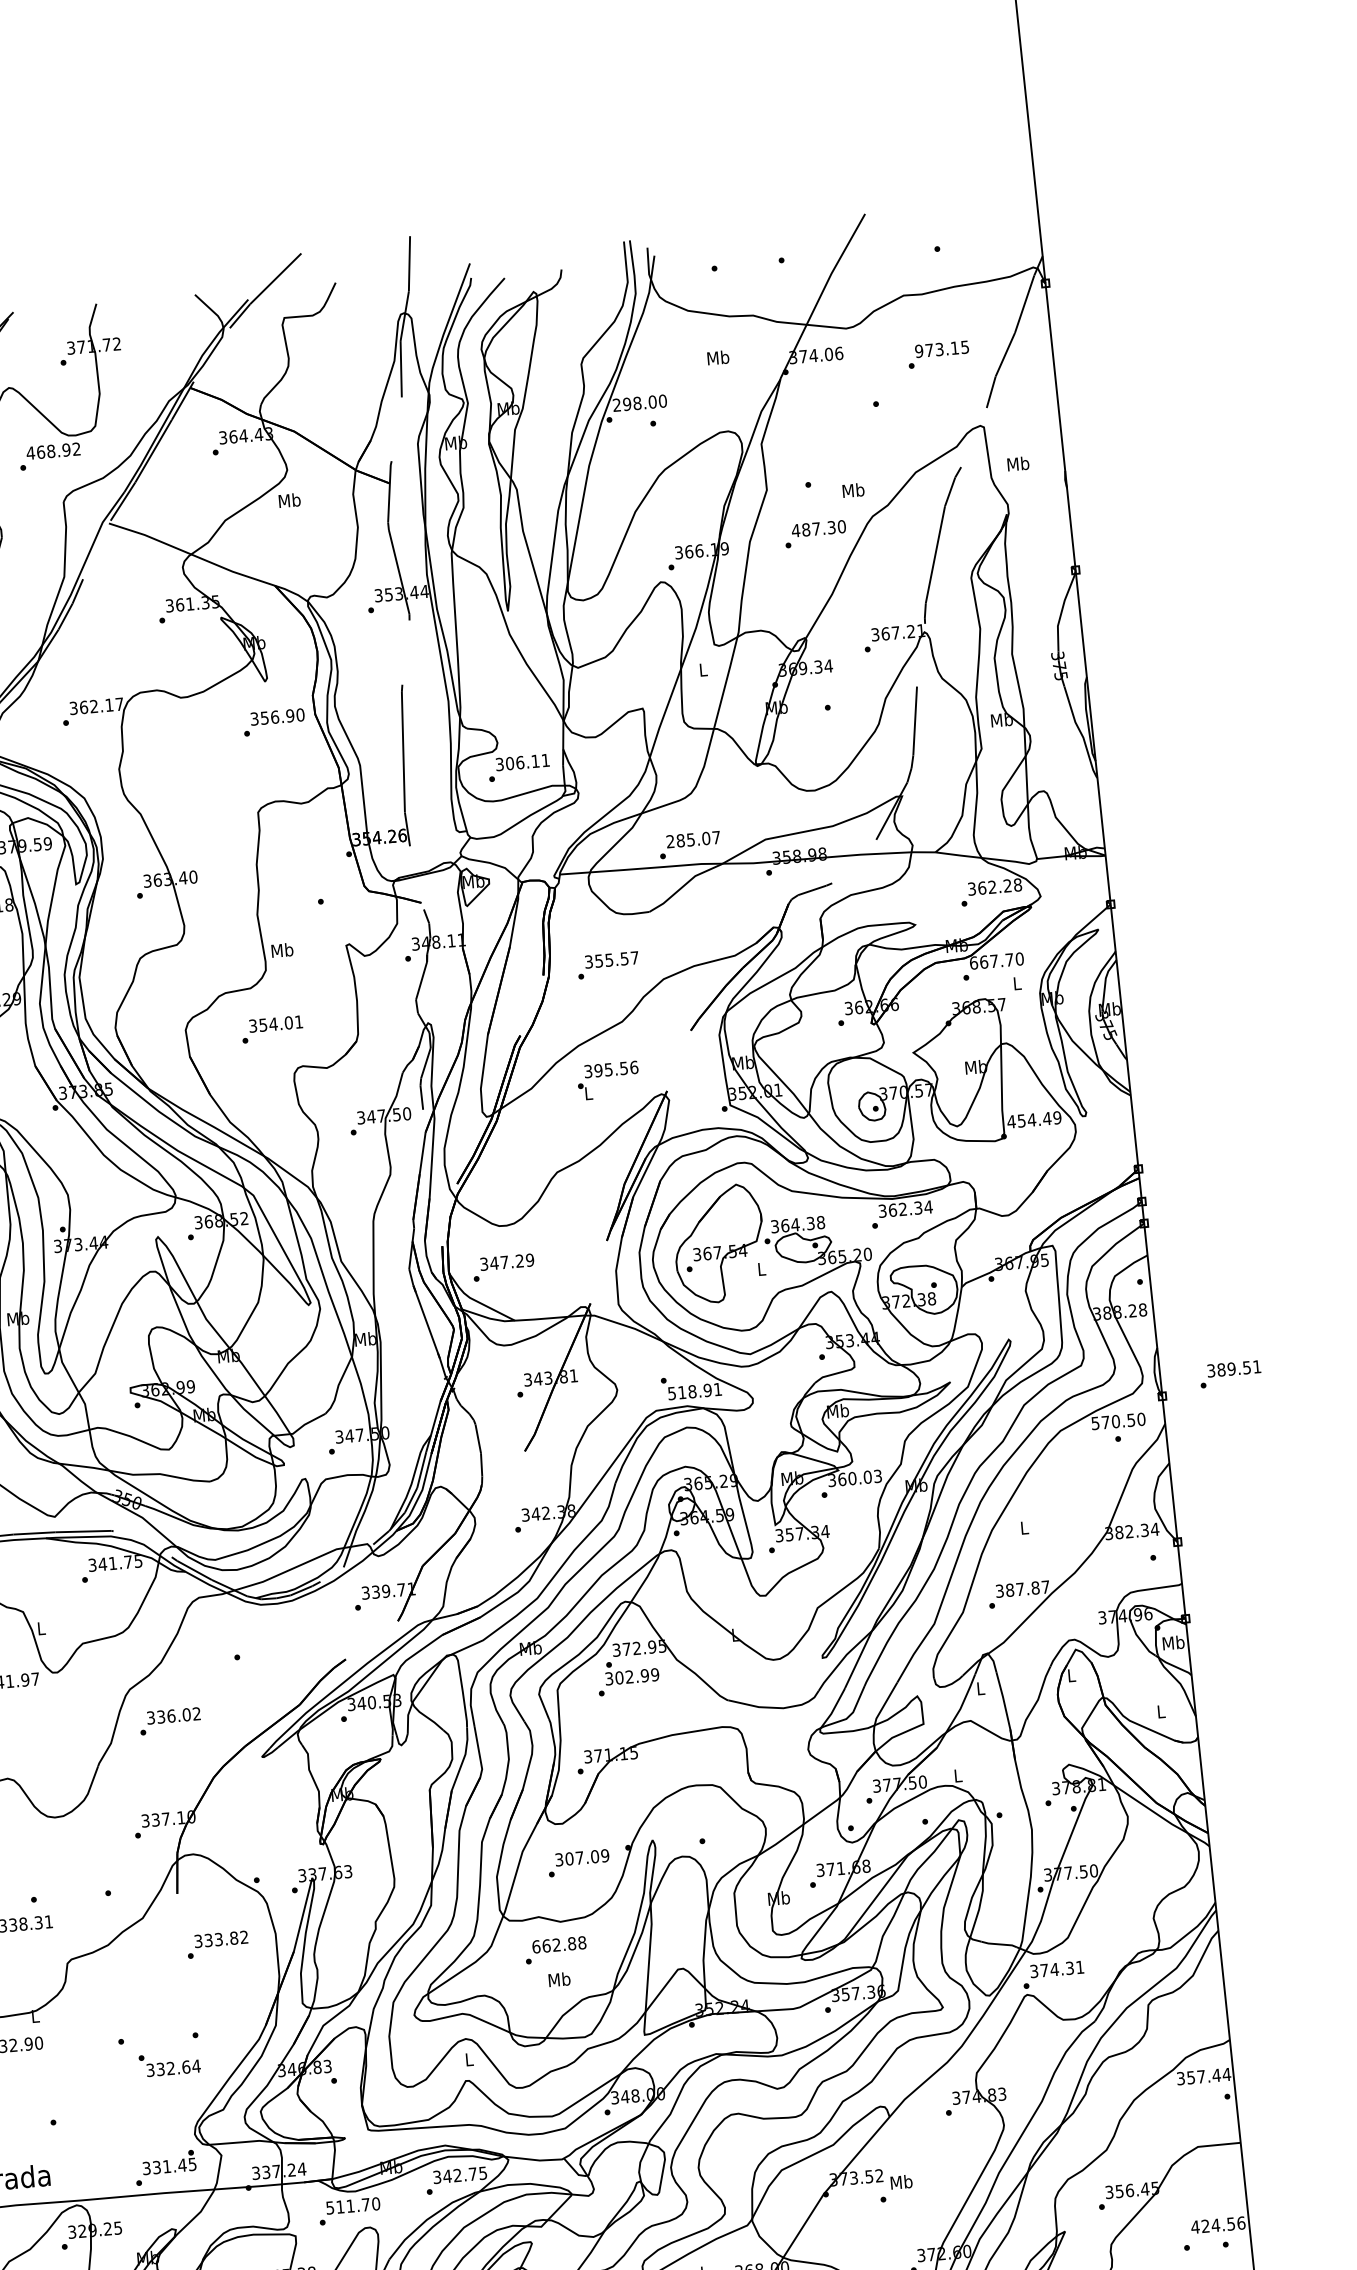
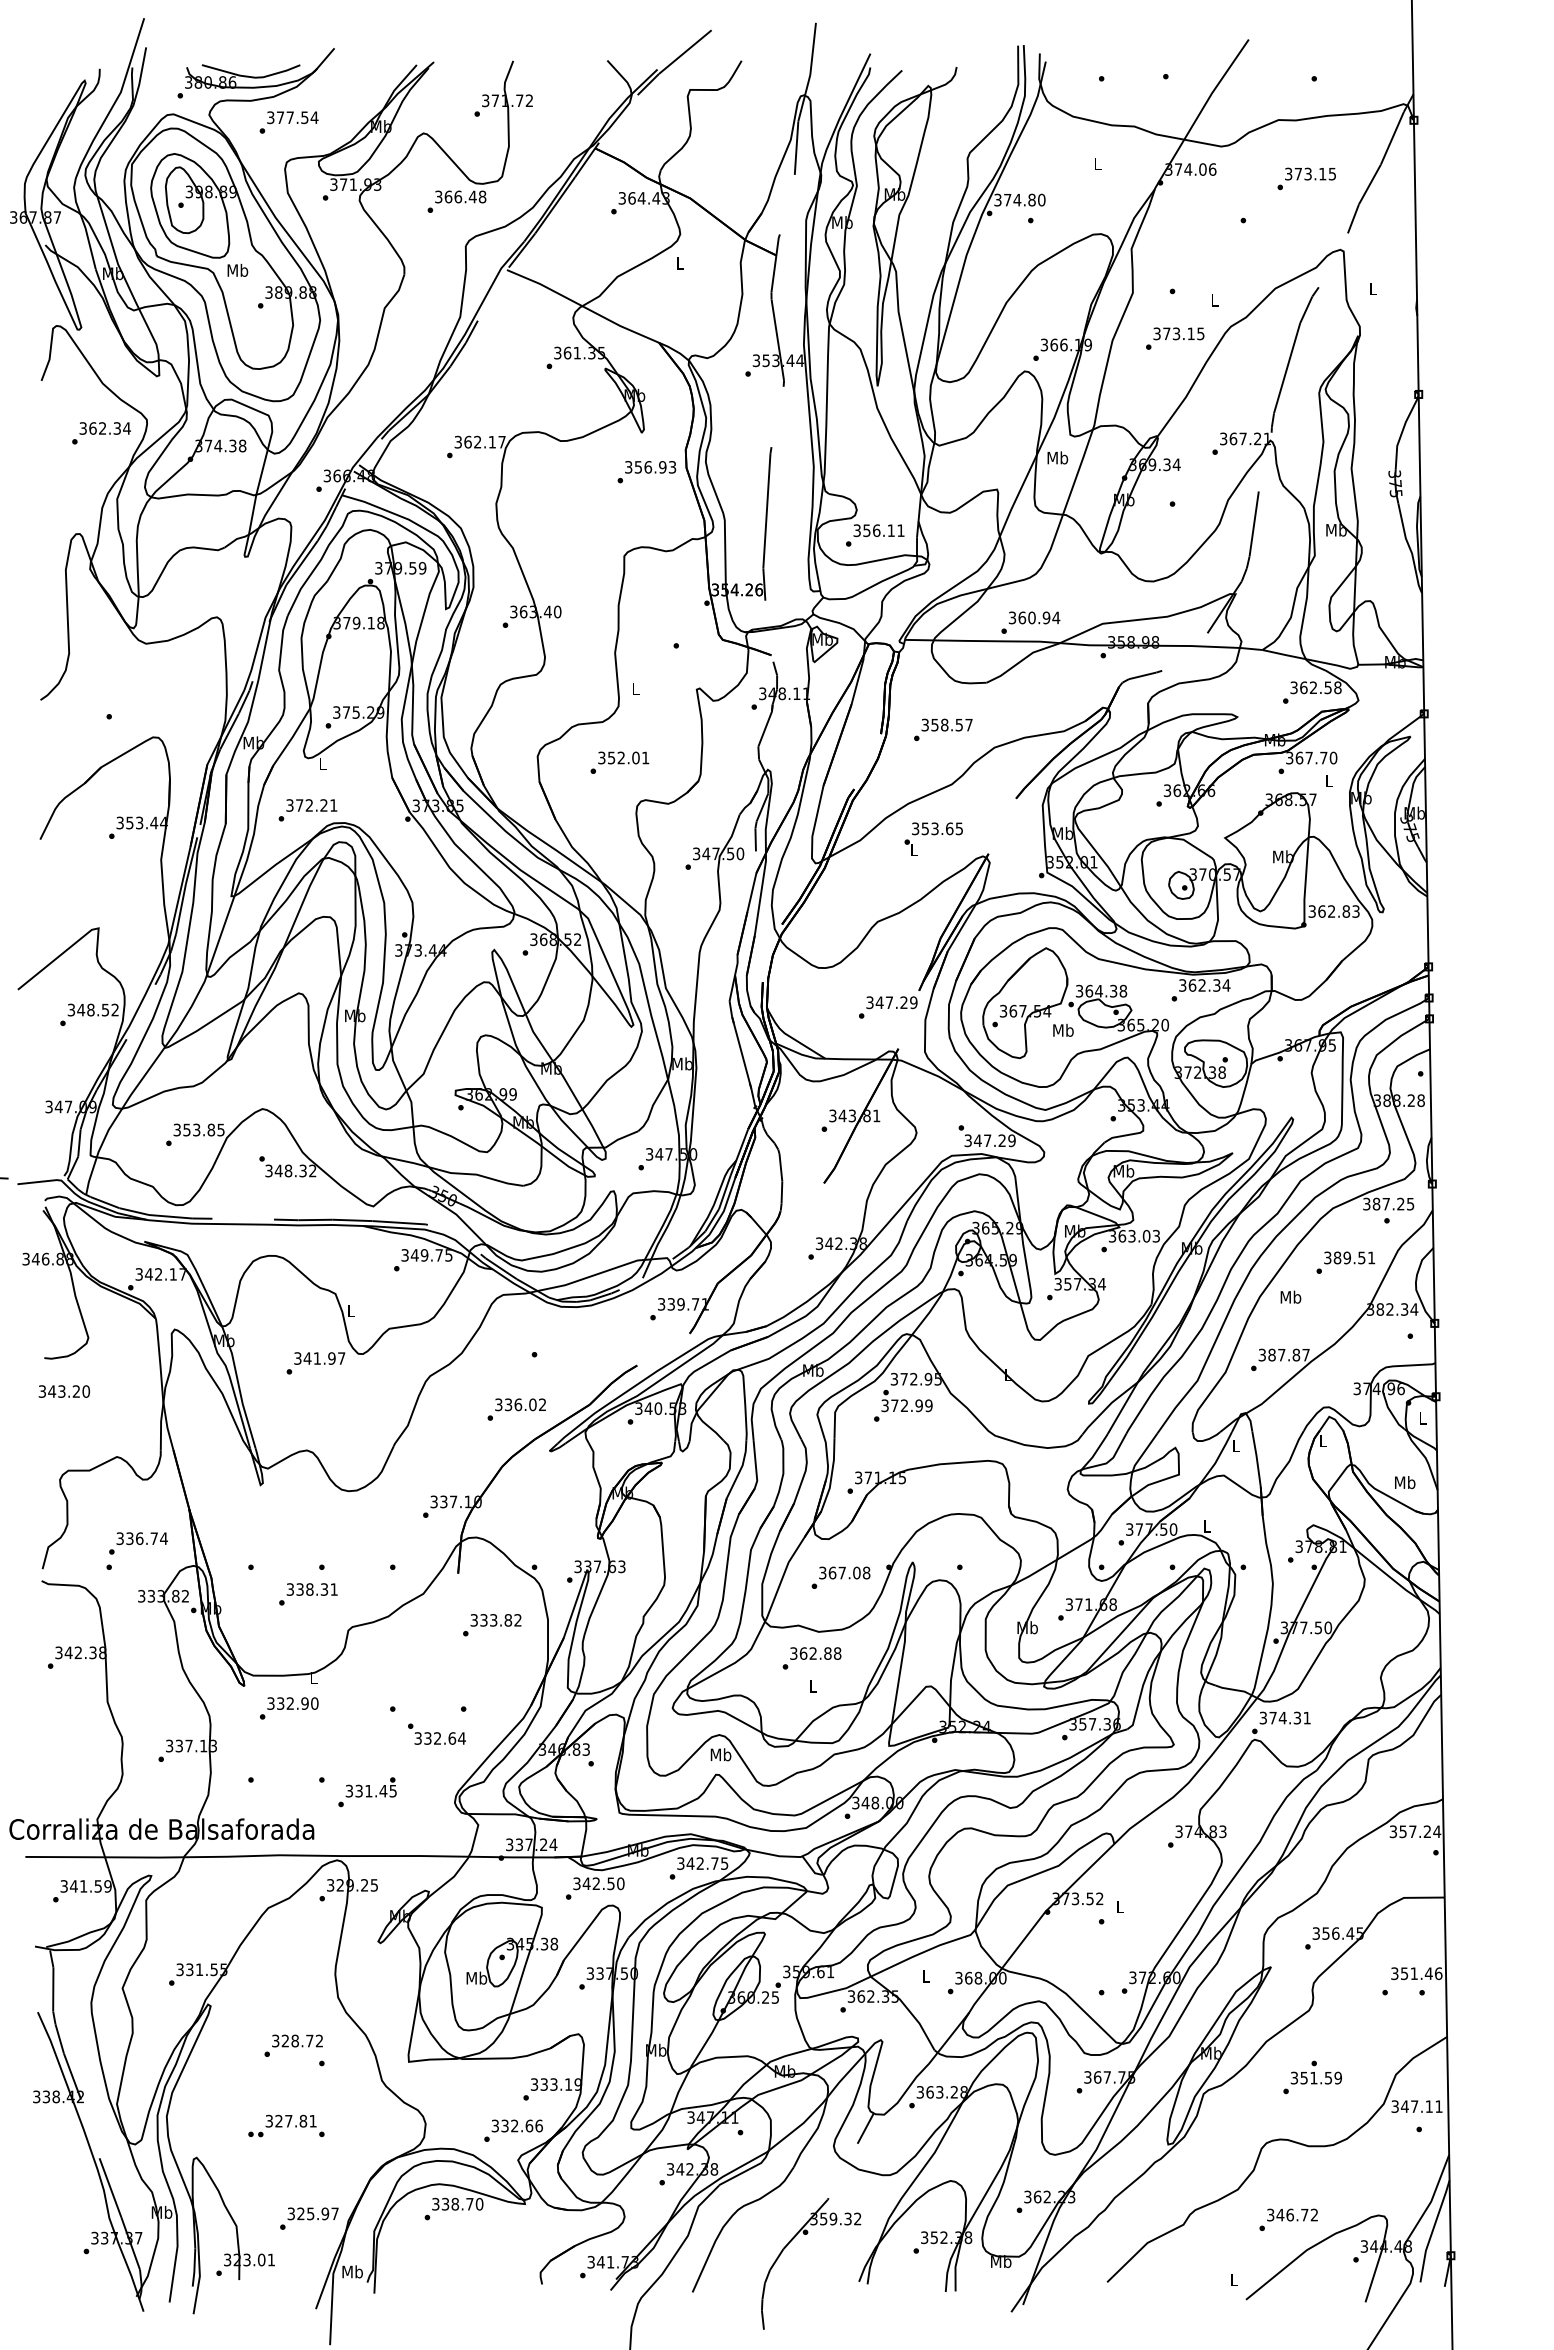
text: (918, 350) -> (1288, 173), 973.15 -> 373.15
text: (717, 357) -> (1097, 163), Mb -> L
text: (634, 403) -> (1014, 199), 298.00 -> 374.80
text: (53, 450) -> (460, 196), 468.92 -> 366.48
text: (1018, 463) -> (1373, 288), Mb -> L
text: (853, 489) -> (1214, 299), Mb -> L
text: (289, 499) -> (679, 262), Mb -> L
text: (818, 528) -> (1178, 333), 487.30 -> 373.15
text: (702, 669) -> (1057, 457), L -> Mb
text: (300, 715) -> (672, 467), 356.90 -> 356.93
text: (509, 763) -> (866, 530), 306.11 -> 356.11
text: (693, 839) -> (1034, 617), 285.07 -> 360.94
text: (1006, 885) -> (1327, 687), 362.28 -> 362.58
text: (281, 950) -> (635, 688), Mb -> L
text: (609, 959) -> (944, 724), 355.57 -> 358.57
text: (973, 962) -> (1289, 757), 667.70 -> 367.70
text: (273, 1023) -> (621, 757), 354.01 -> 352.01
text: (616, 1068) -> (942, 828), 395.56 -> 353.65
text: (1033, 1119) -> (1333, 911), 454.49 -> 362.83
text: (504, 1267) -> (888, 1007), moved
text: (761, 1268) -> (1063, 1029), L -> Mb
text: (1230, 1373) -> (1345, 1262), moved
text: (694, 1391) -> (989, 1140), 518.91 -> 347.29
text: (1118, 1420) -> (1388, 1203), 570.50 -> 387.25
text: (851, 1478) -> (1131, 1236), 360.03 -> 363.03
text: (1024, 1527) -> (1290, 1296), L -> Mb
text: (112, 1563) -> (424, 1255), 341.75 -> 349.75
text: (1173, 1642) -> (1422, 1418), Mb -> L
text: (619, 1677) -> (894, 1405), 302.99 -> 372.99
text: (1161, 1711) -> (1405, 1482), L -> Mb
text: (169, 1721) -> (516, 1409), moved
text: (587, 1856) -> (849, 1572), 307.09 -> 367.08
text: (536, 1946) -> (793, 1653), 662.88 -> 362.88
text: (558, 1979) -> (812, 1686), Mb -> L
text: (468, 2059) -> (720, 1754), L -> Mb
text: (1216, 2075) -> (1427, 1831), 357.44 -> 357.24
text: (165, 2168) -> (367, 1792), moved
text: (901, 2181) -> (1120, 1906), Mb -> L
text: (347, 2206) -> (593, 1883), 511.70 -> 342.50
text: (1212, 2225) -> (1411, 1973), 424.56 -> 351.46

